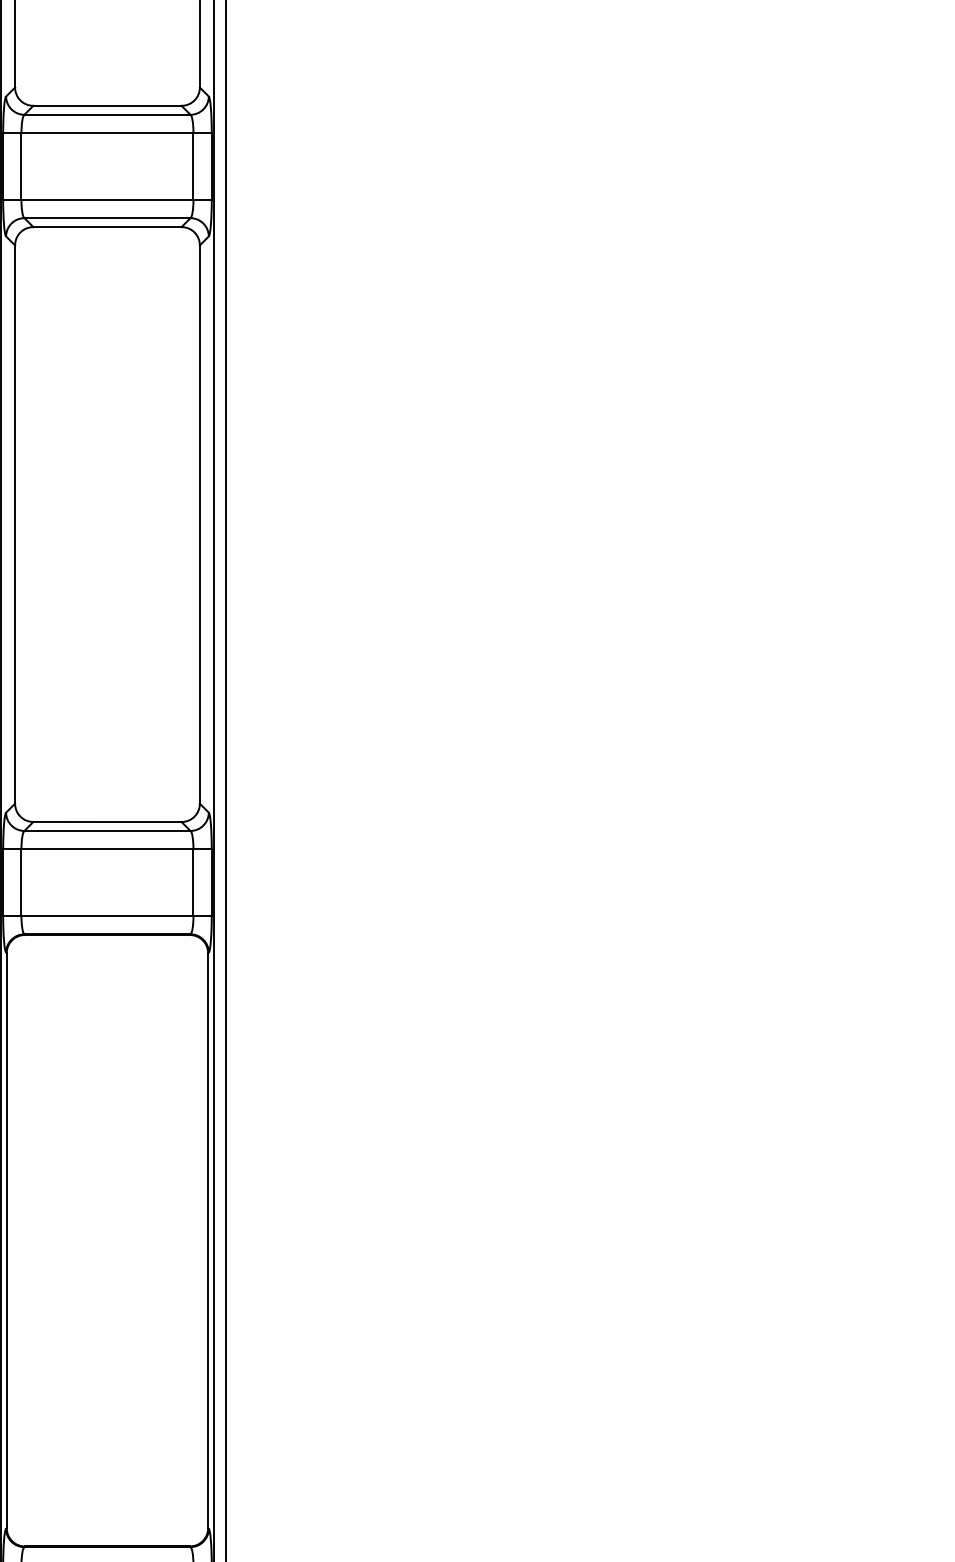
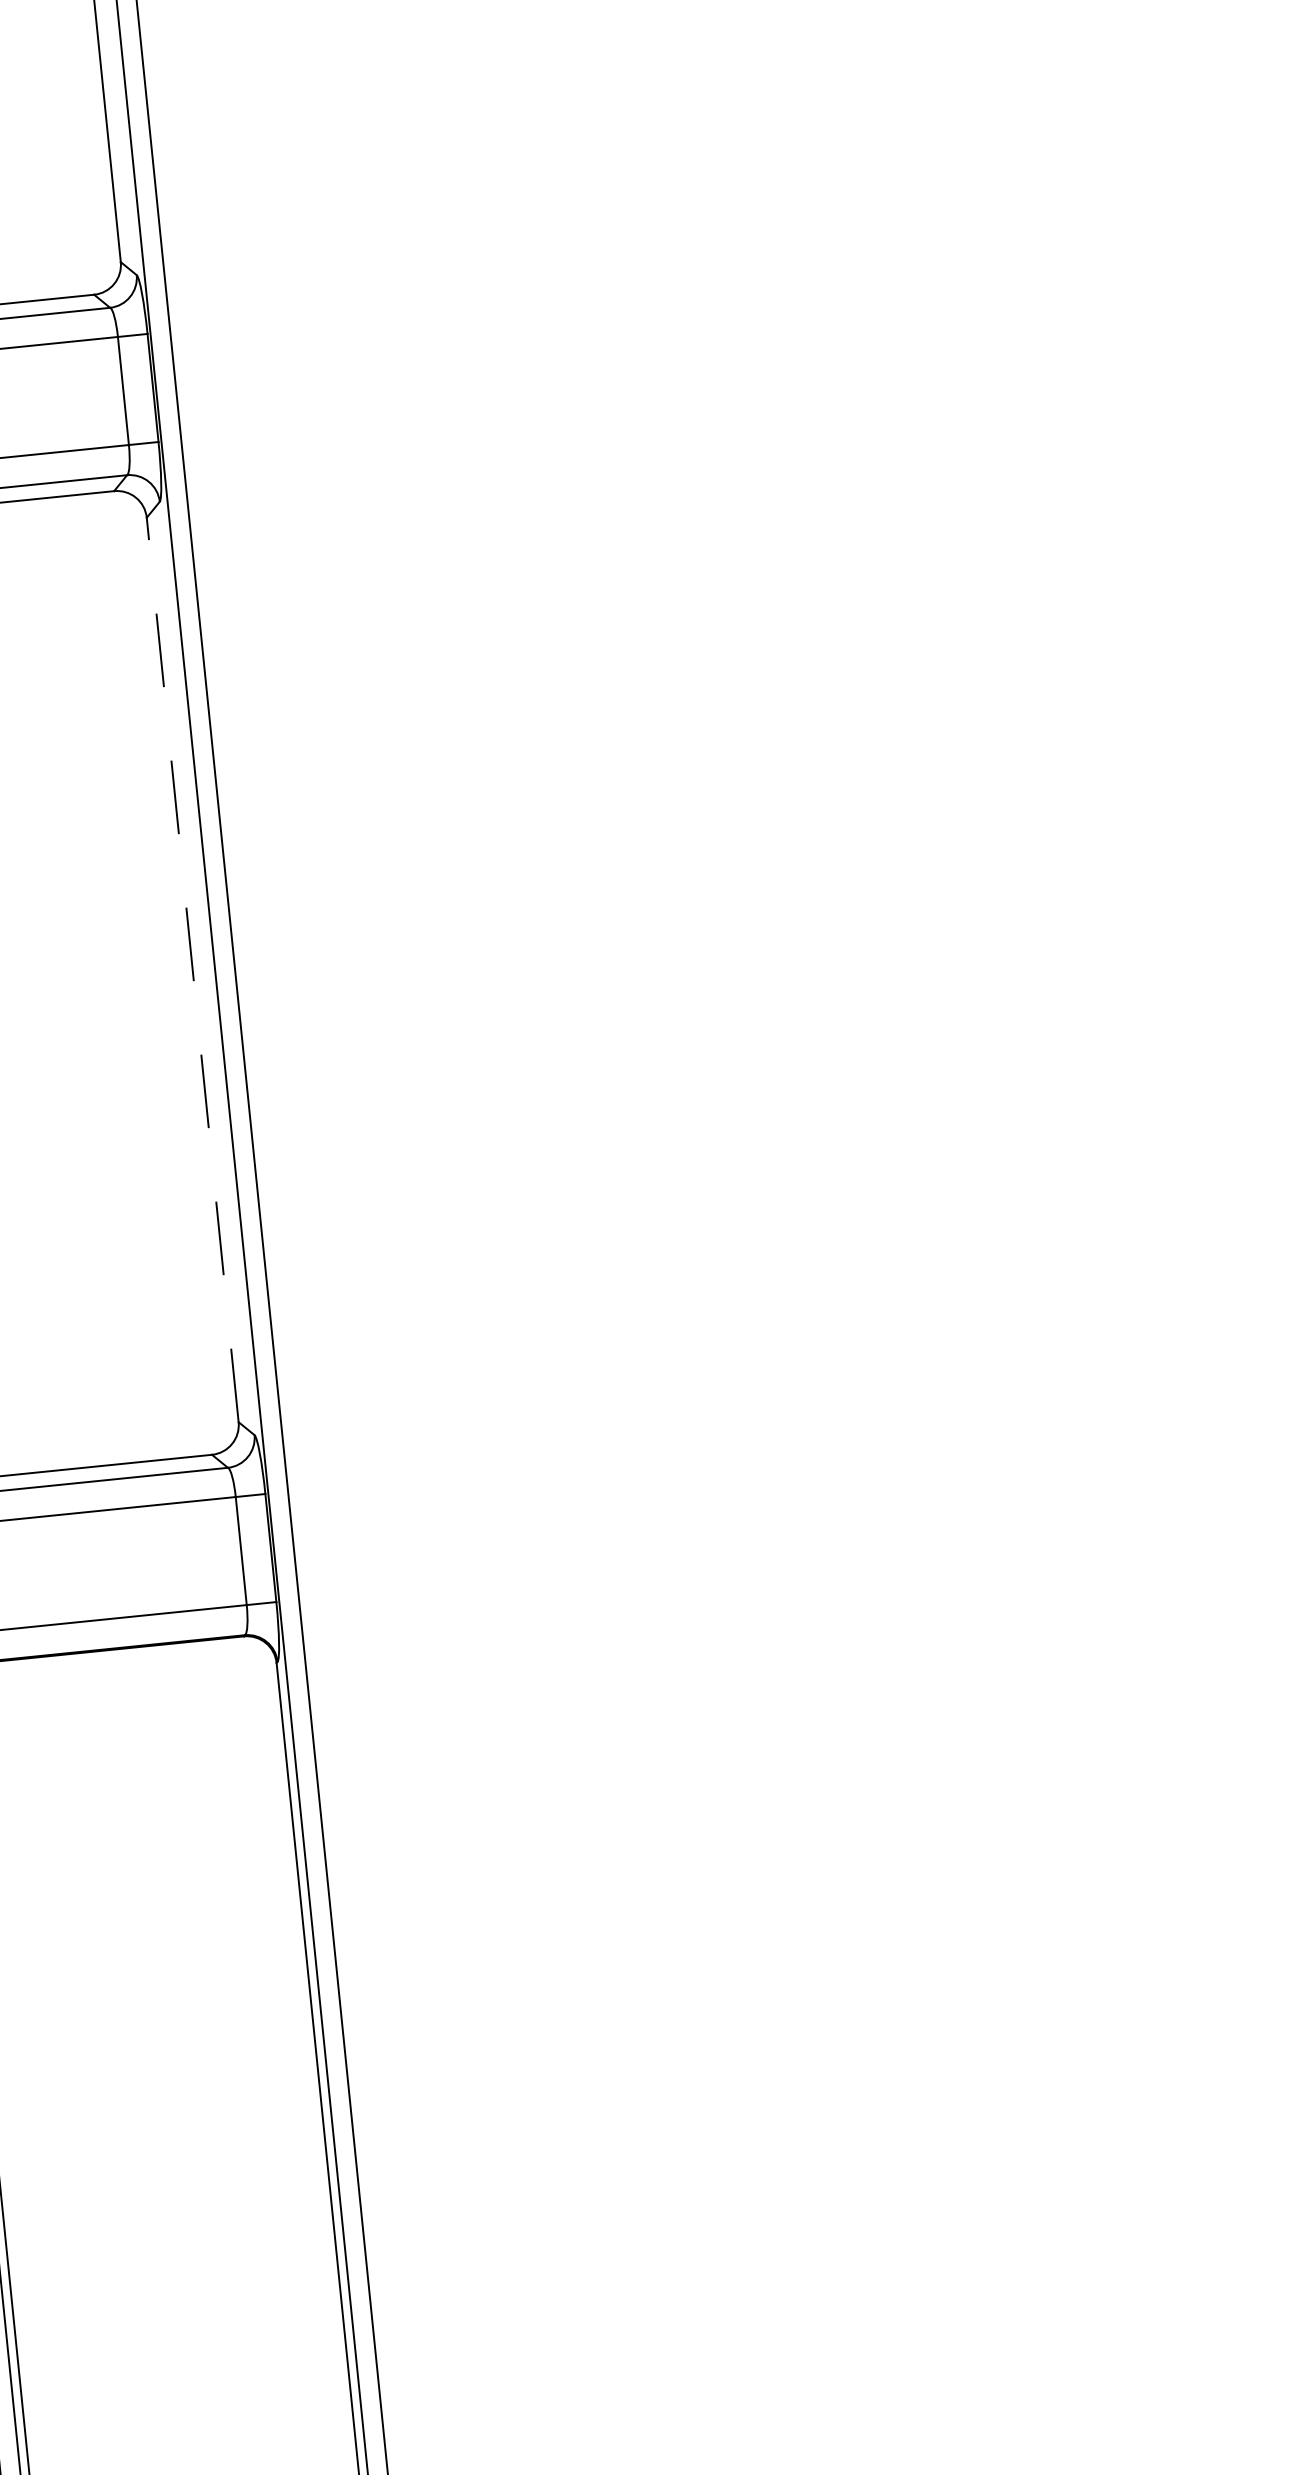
line: (199, 524) -> (192, 969), solid -> dashed

